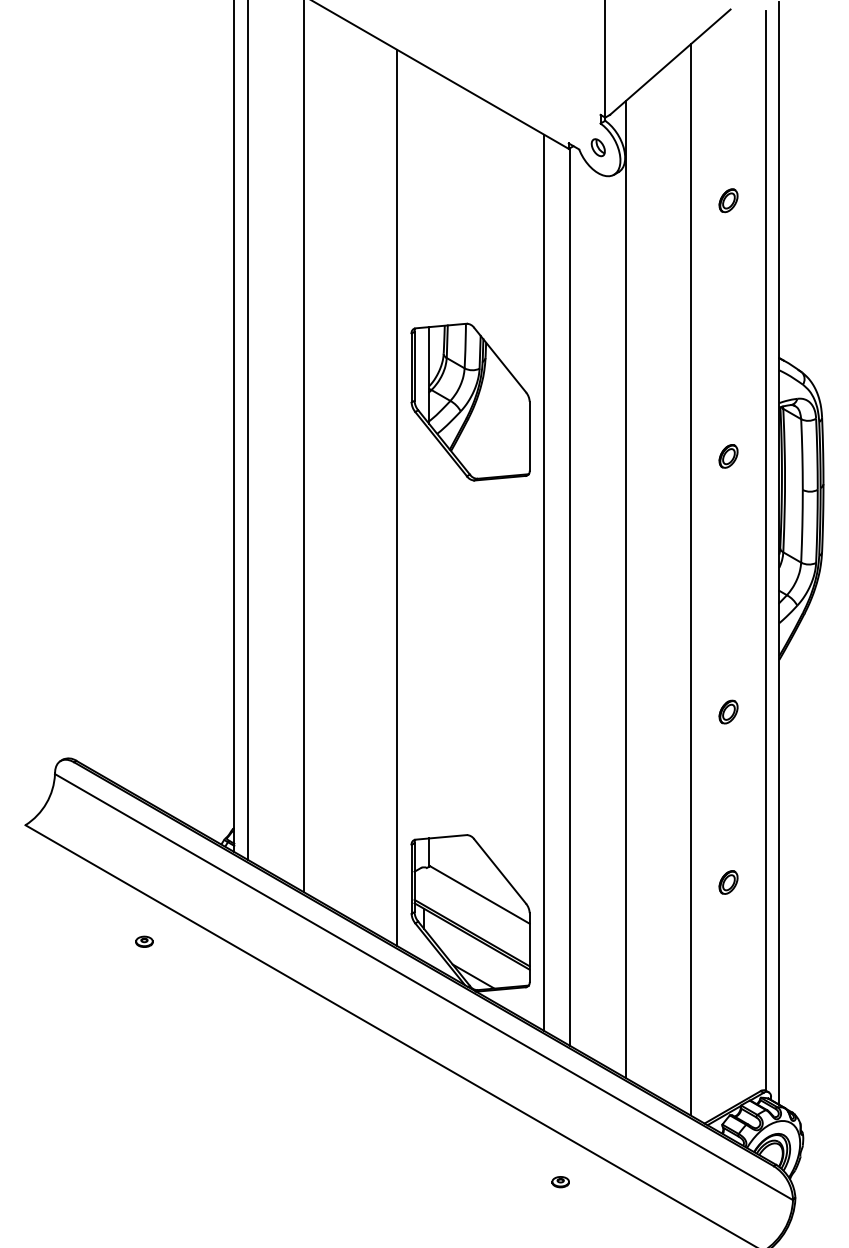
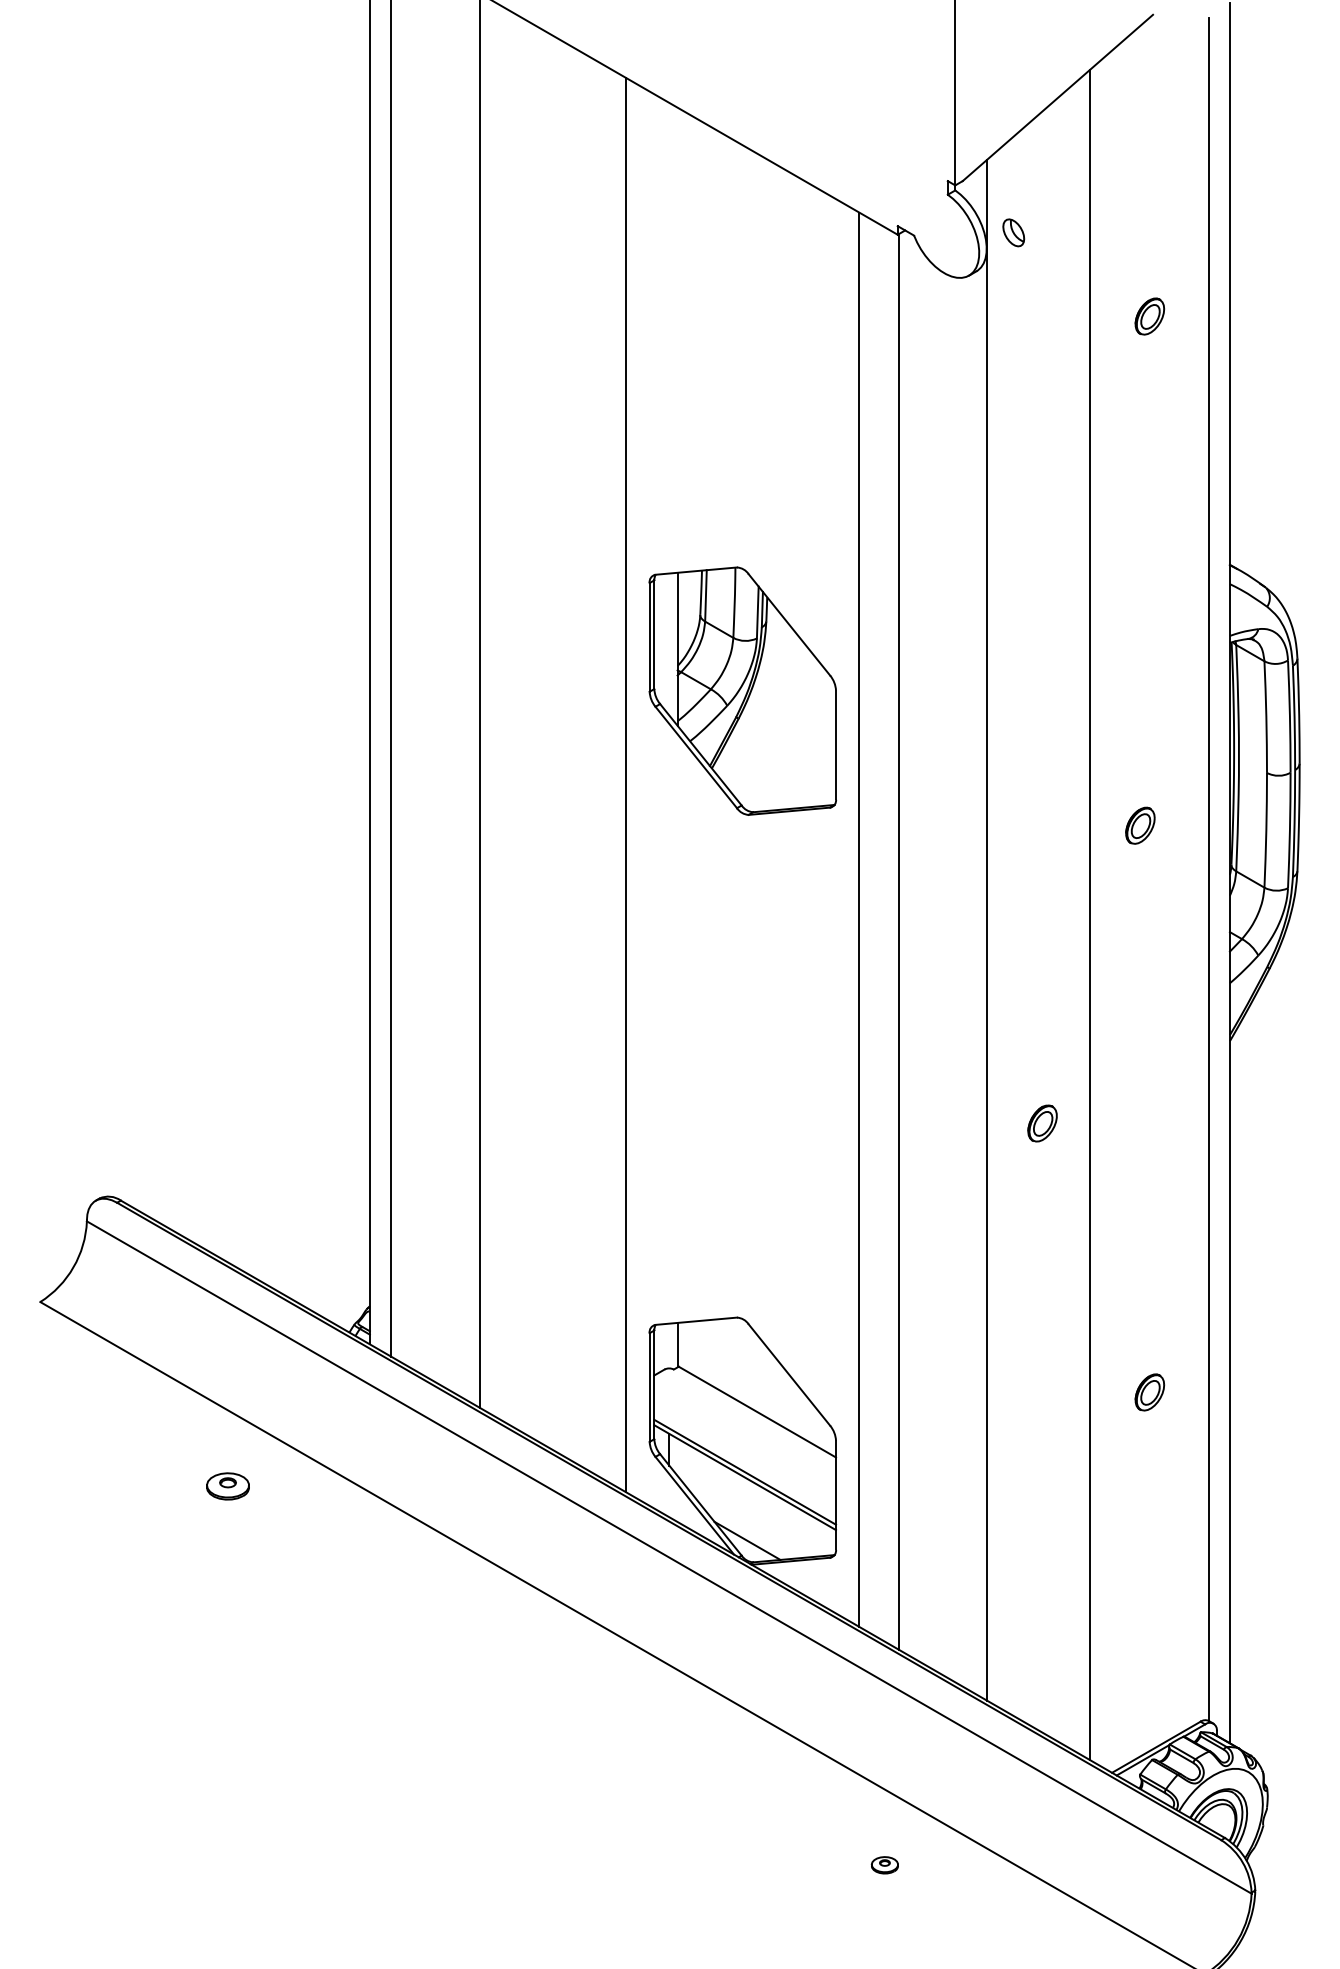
part: (597, 147) -> (1012, 232), moved
part: (470, 401) -> (742, 690), moved
part: (728, 456) -> (1140, 825), moved
part: (728, 711) -> (1042, 1122), moved
part: (144, 941) -> (228, 1485), size x1.6

